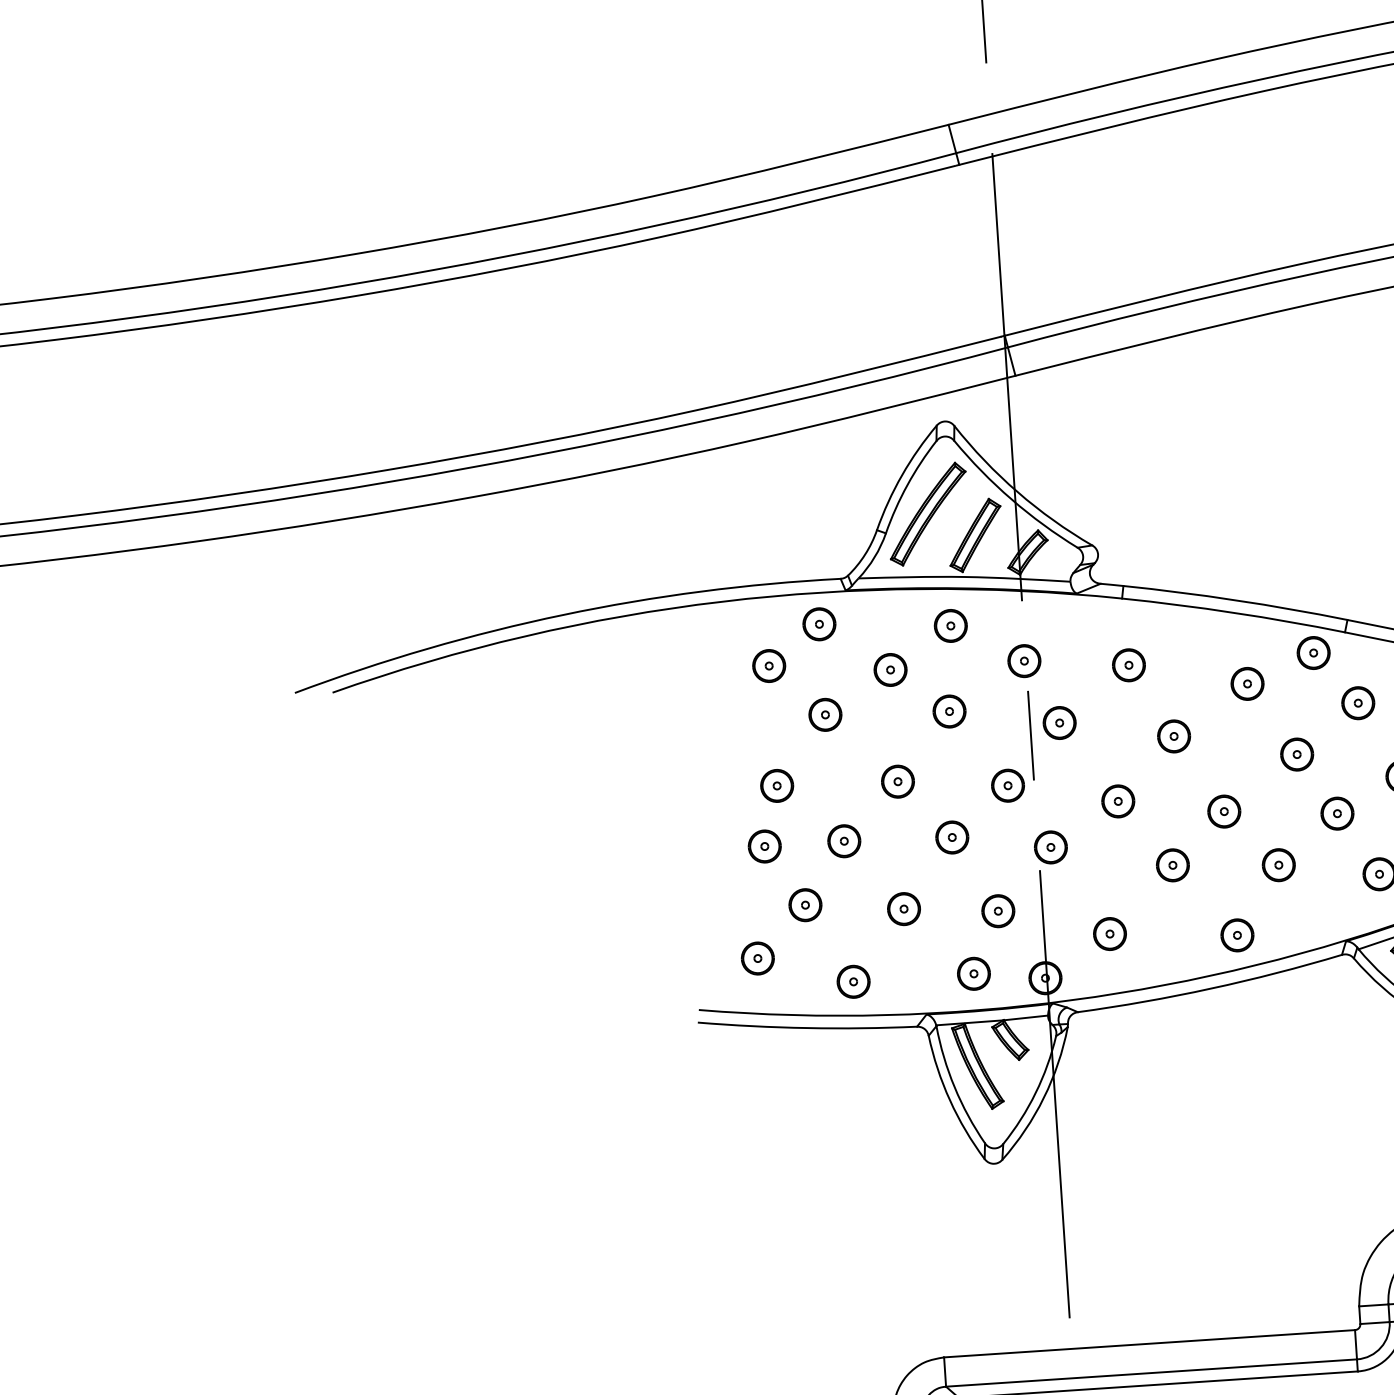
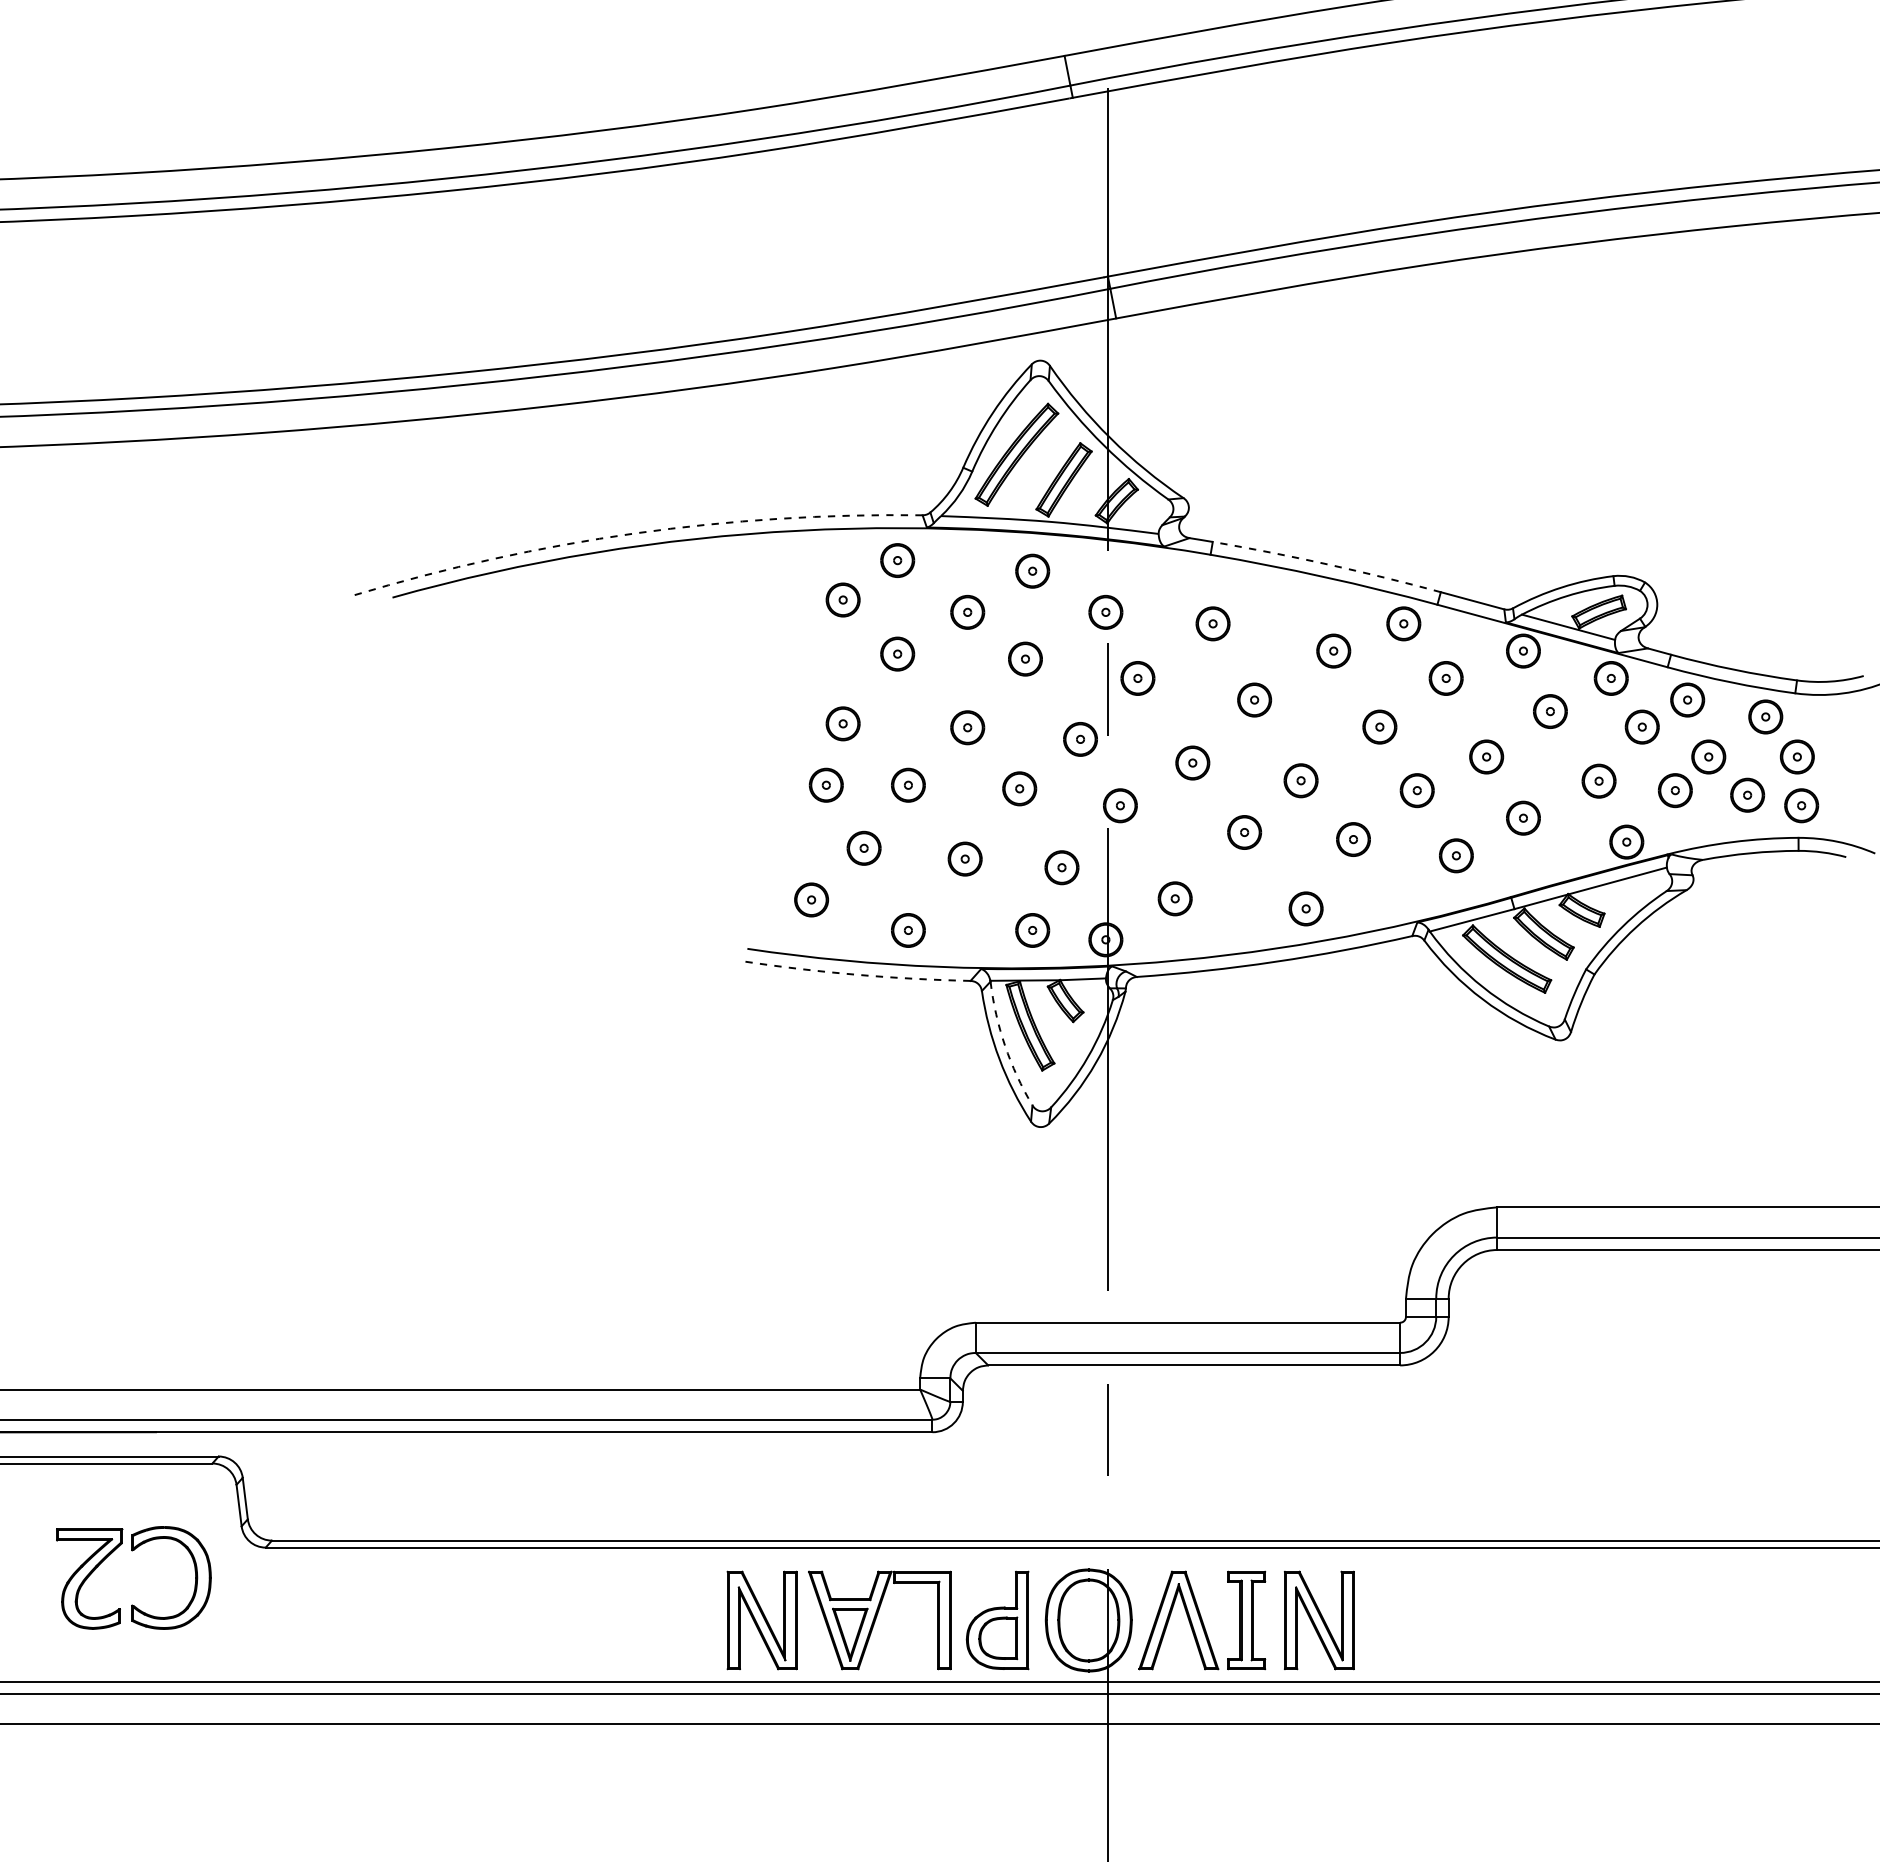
arc: (1235, 600) -> (1327, 564), solid -> dashed
arc: (563, 614) -> (635, 533), solid -> dashed
arc: (807, 1027) -> (857, 974), solid -> dashed
arc: (955, 1087) -> (1005, 1045), solid -> dashed

